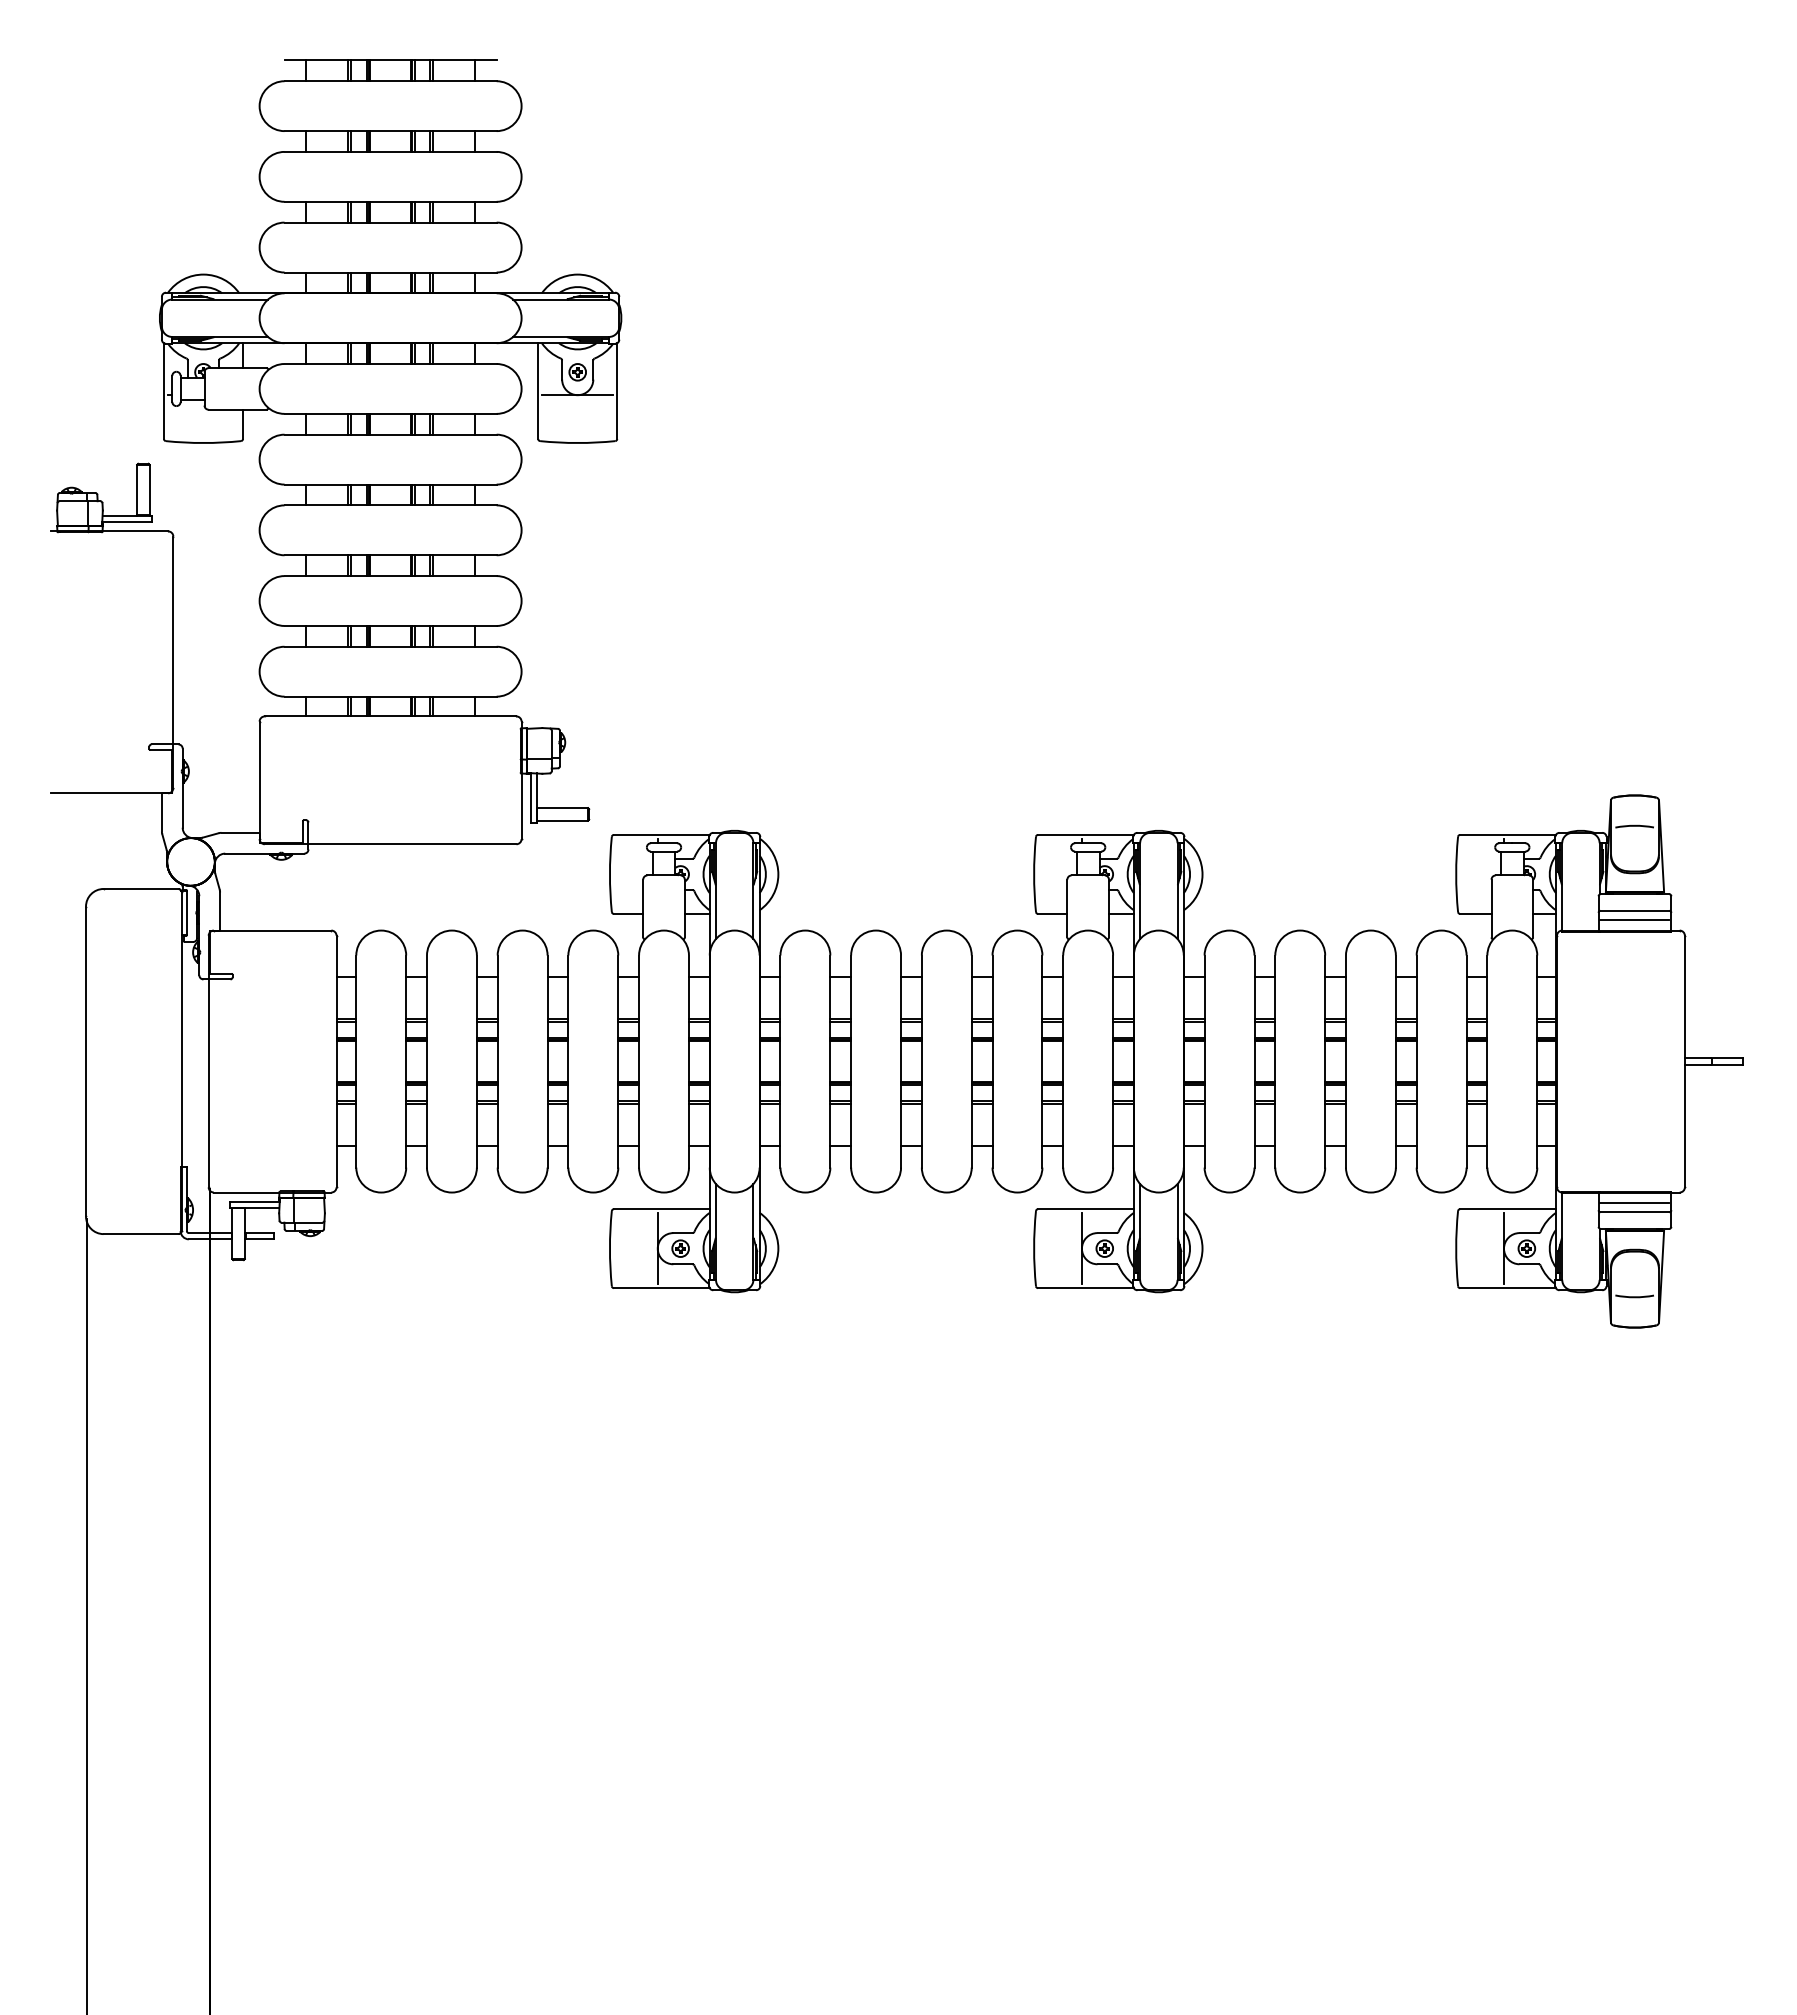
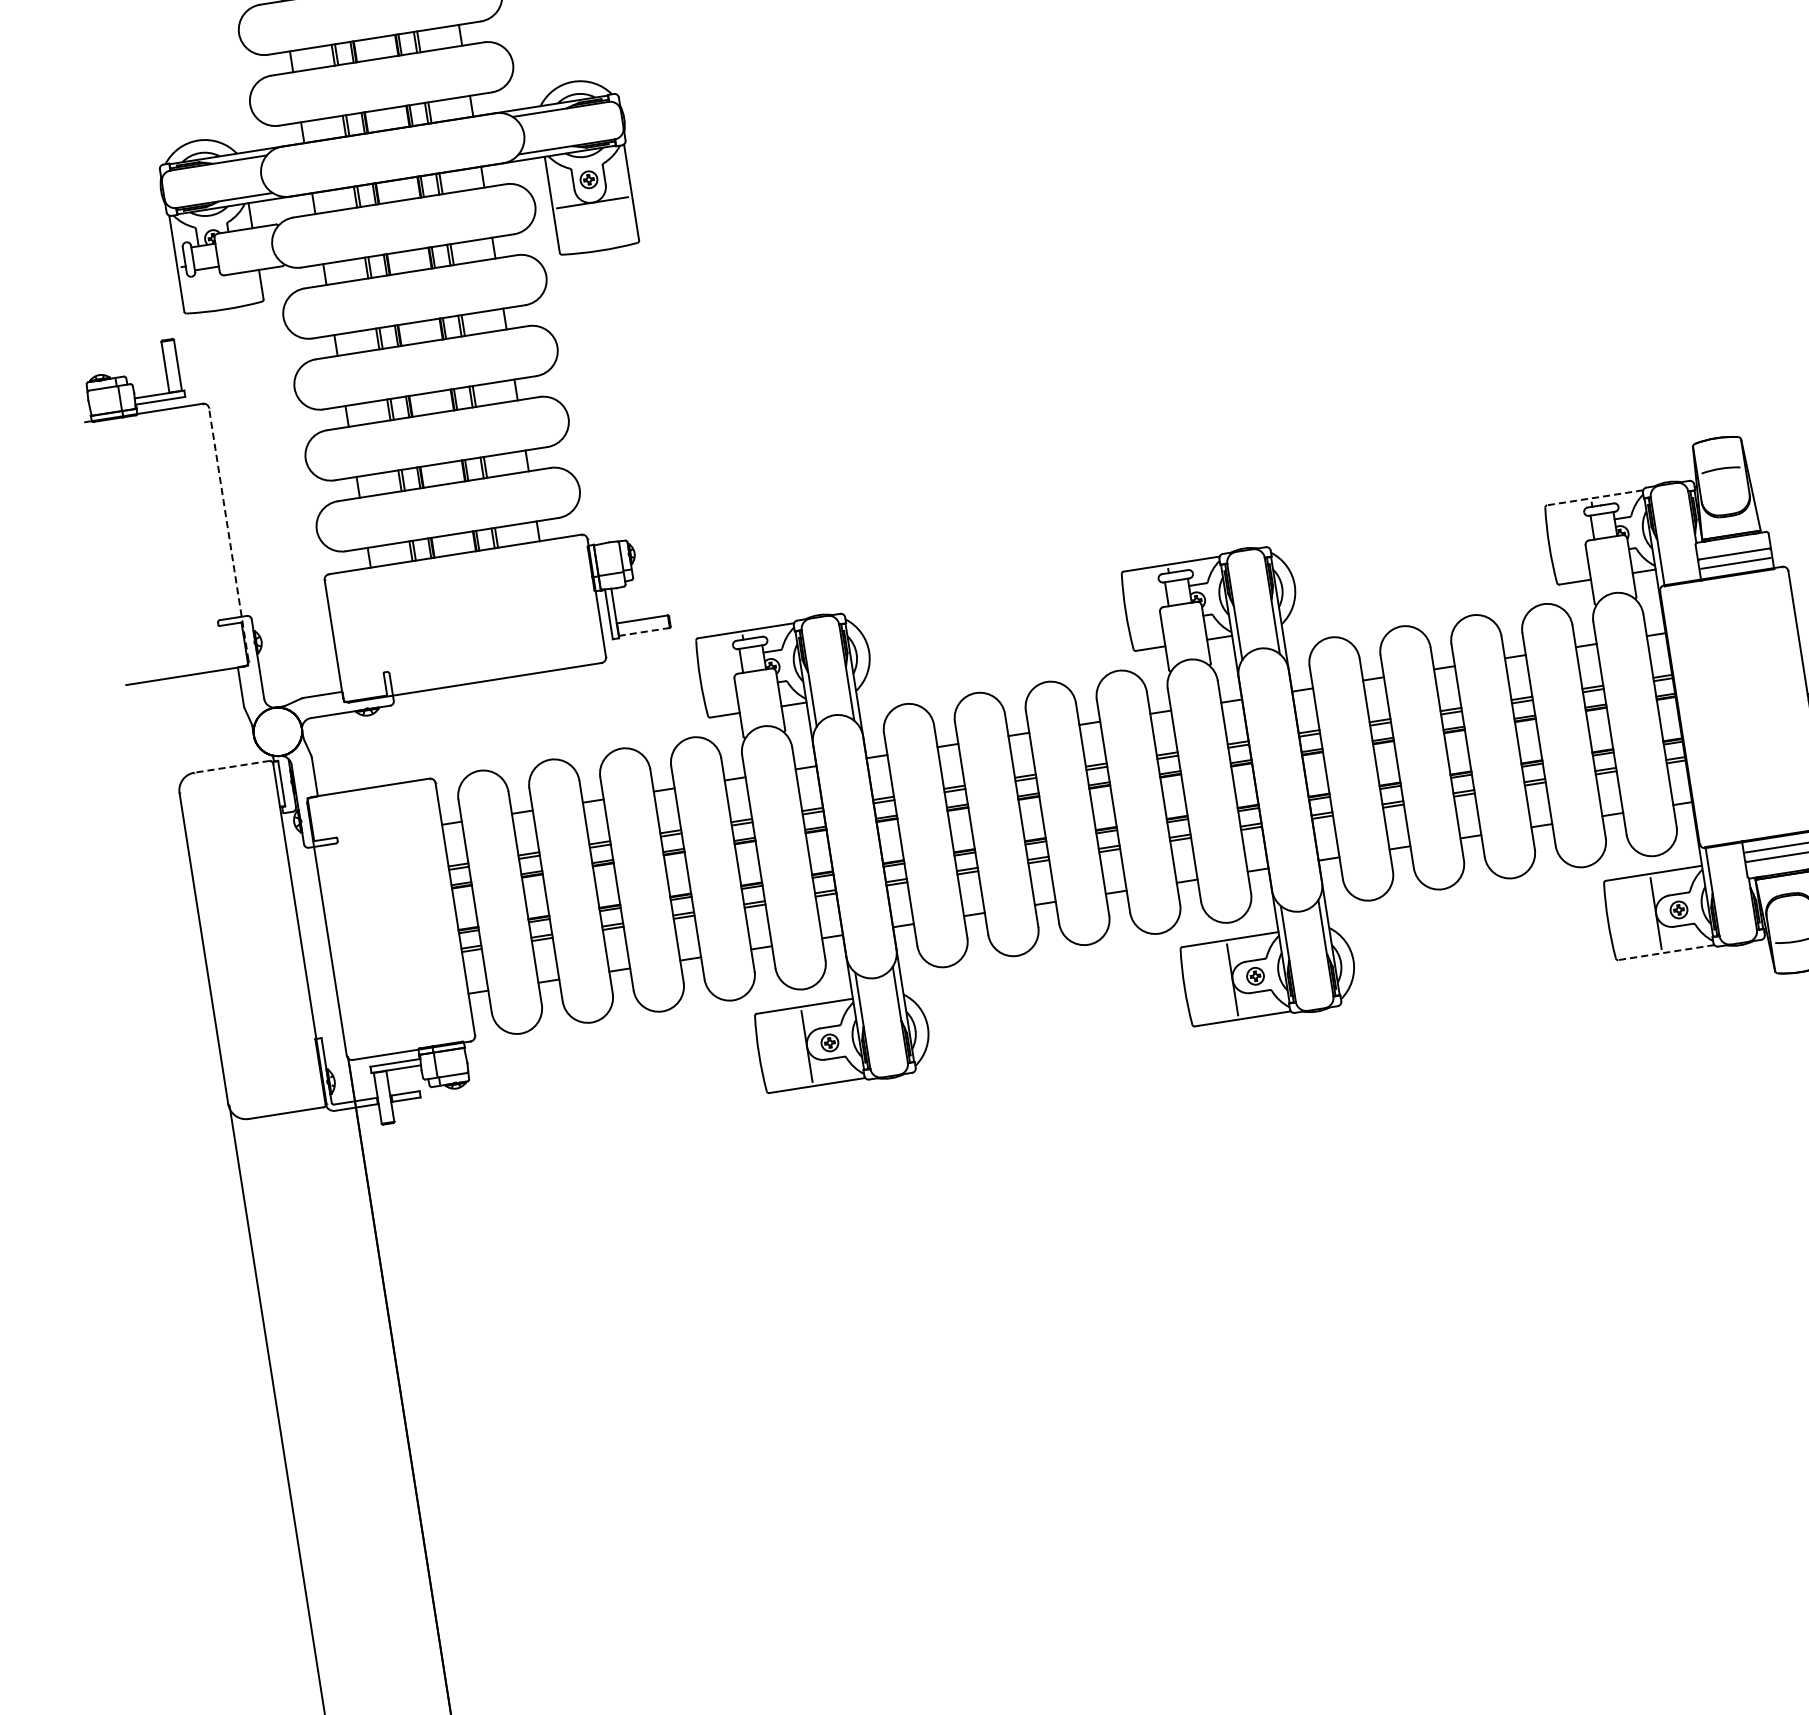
line: (173, 662) -> (228, 534), solid -> dashed
line: (562, 820) -> (644, 631), solid -> dashed
line: (1508, 834) -> (1595, 497), solid -> dashed
line: (140, 888) -> (231, 766), solid -> dashed
line: (1508, 1288) -> (1666, 952), solid -> dashed

